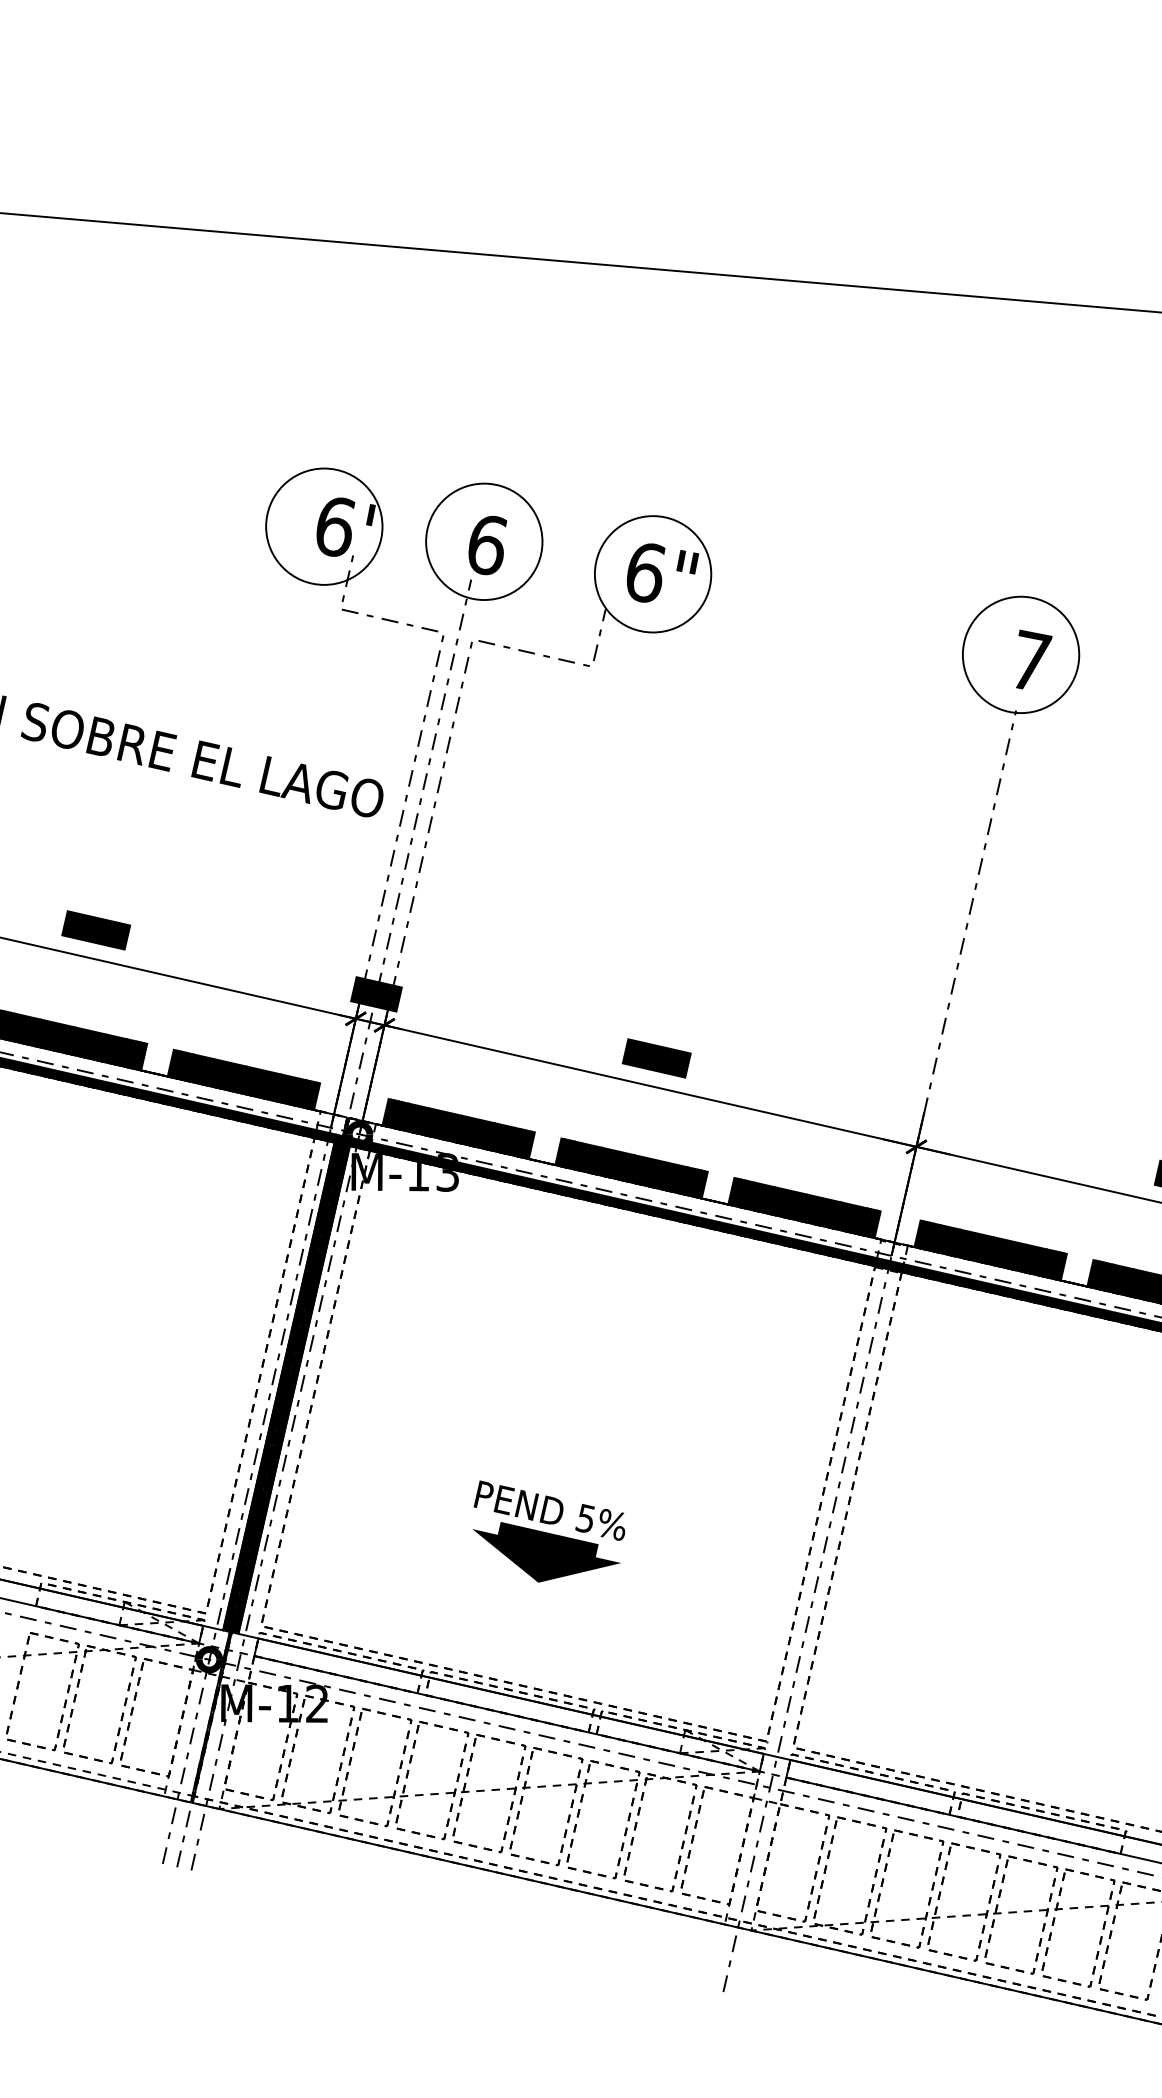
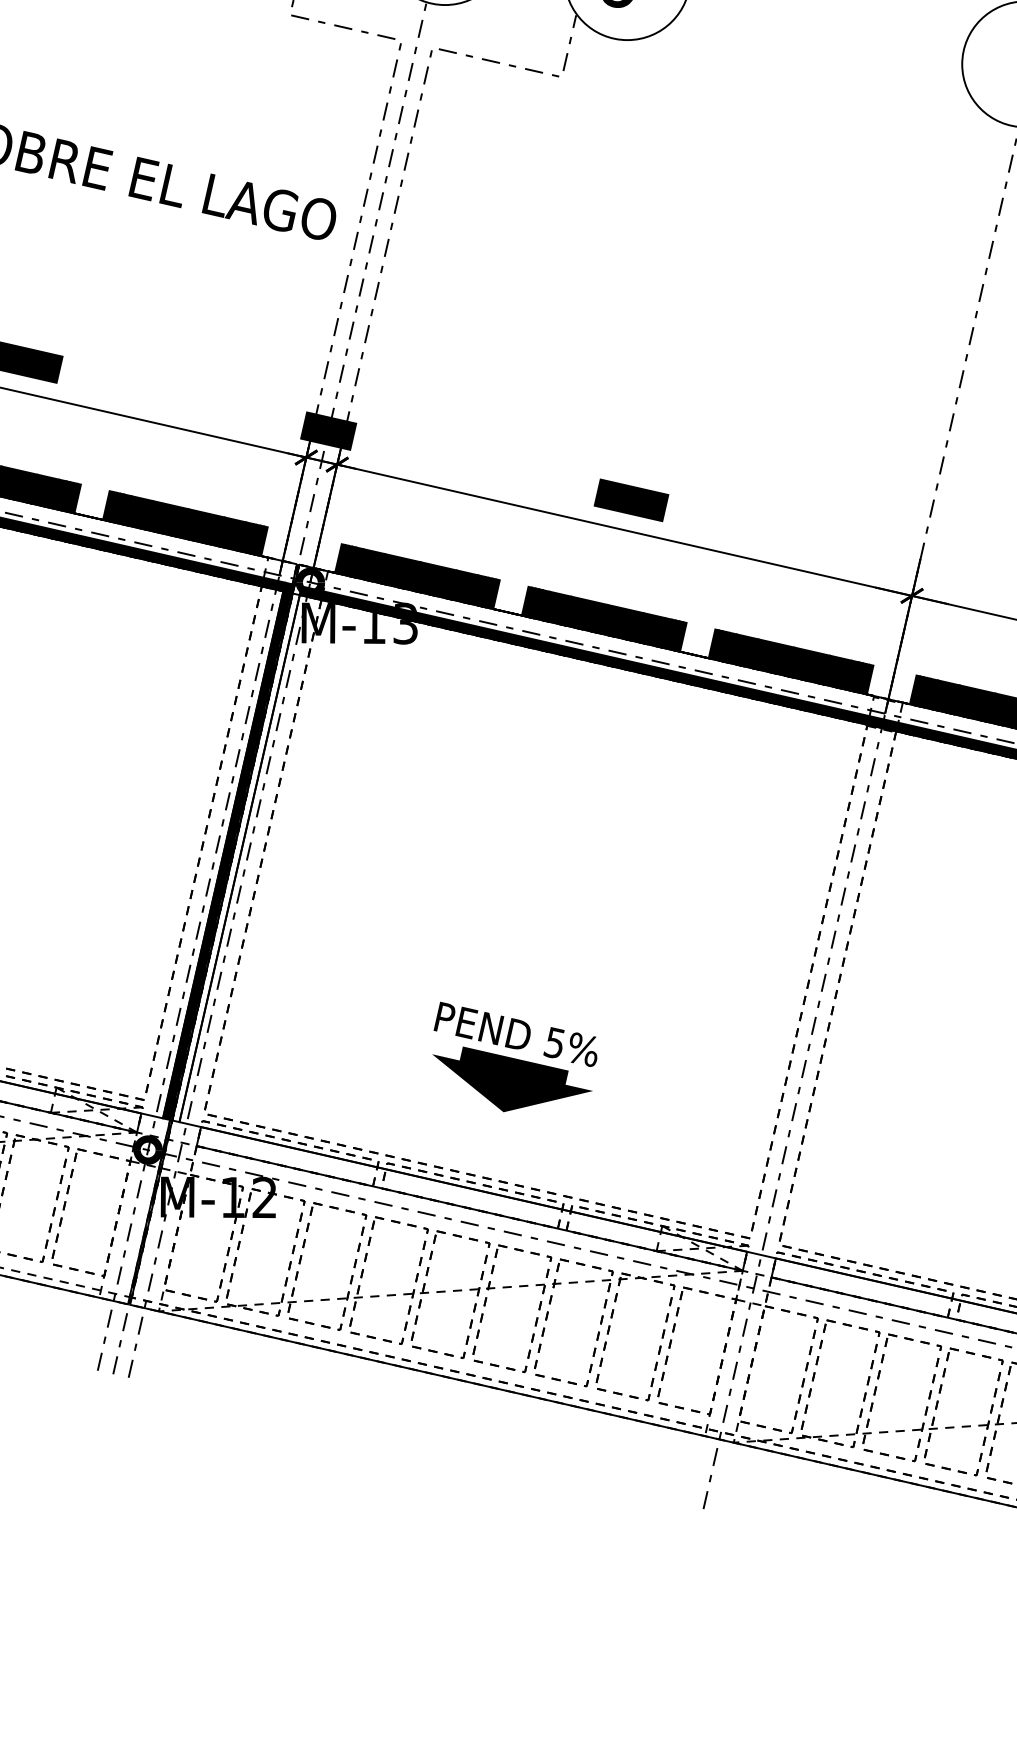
fill: (291, 1384) -> (236, 852), removed
part: (548, 1531) -> (514, 1056), moved

